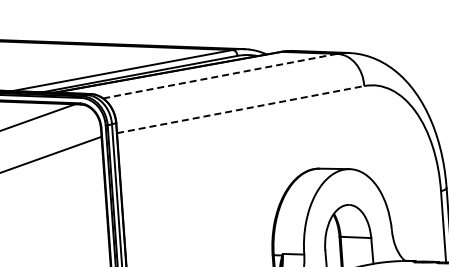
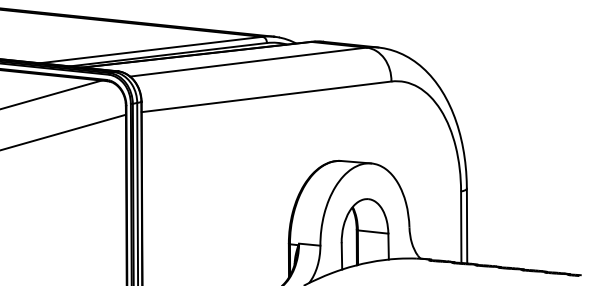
line: (220, 76) -> (248, 62), dashed -> solid
line: (240, 109) -> (266, 96), dashed -> solid

